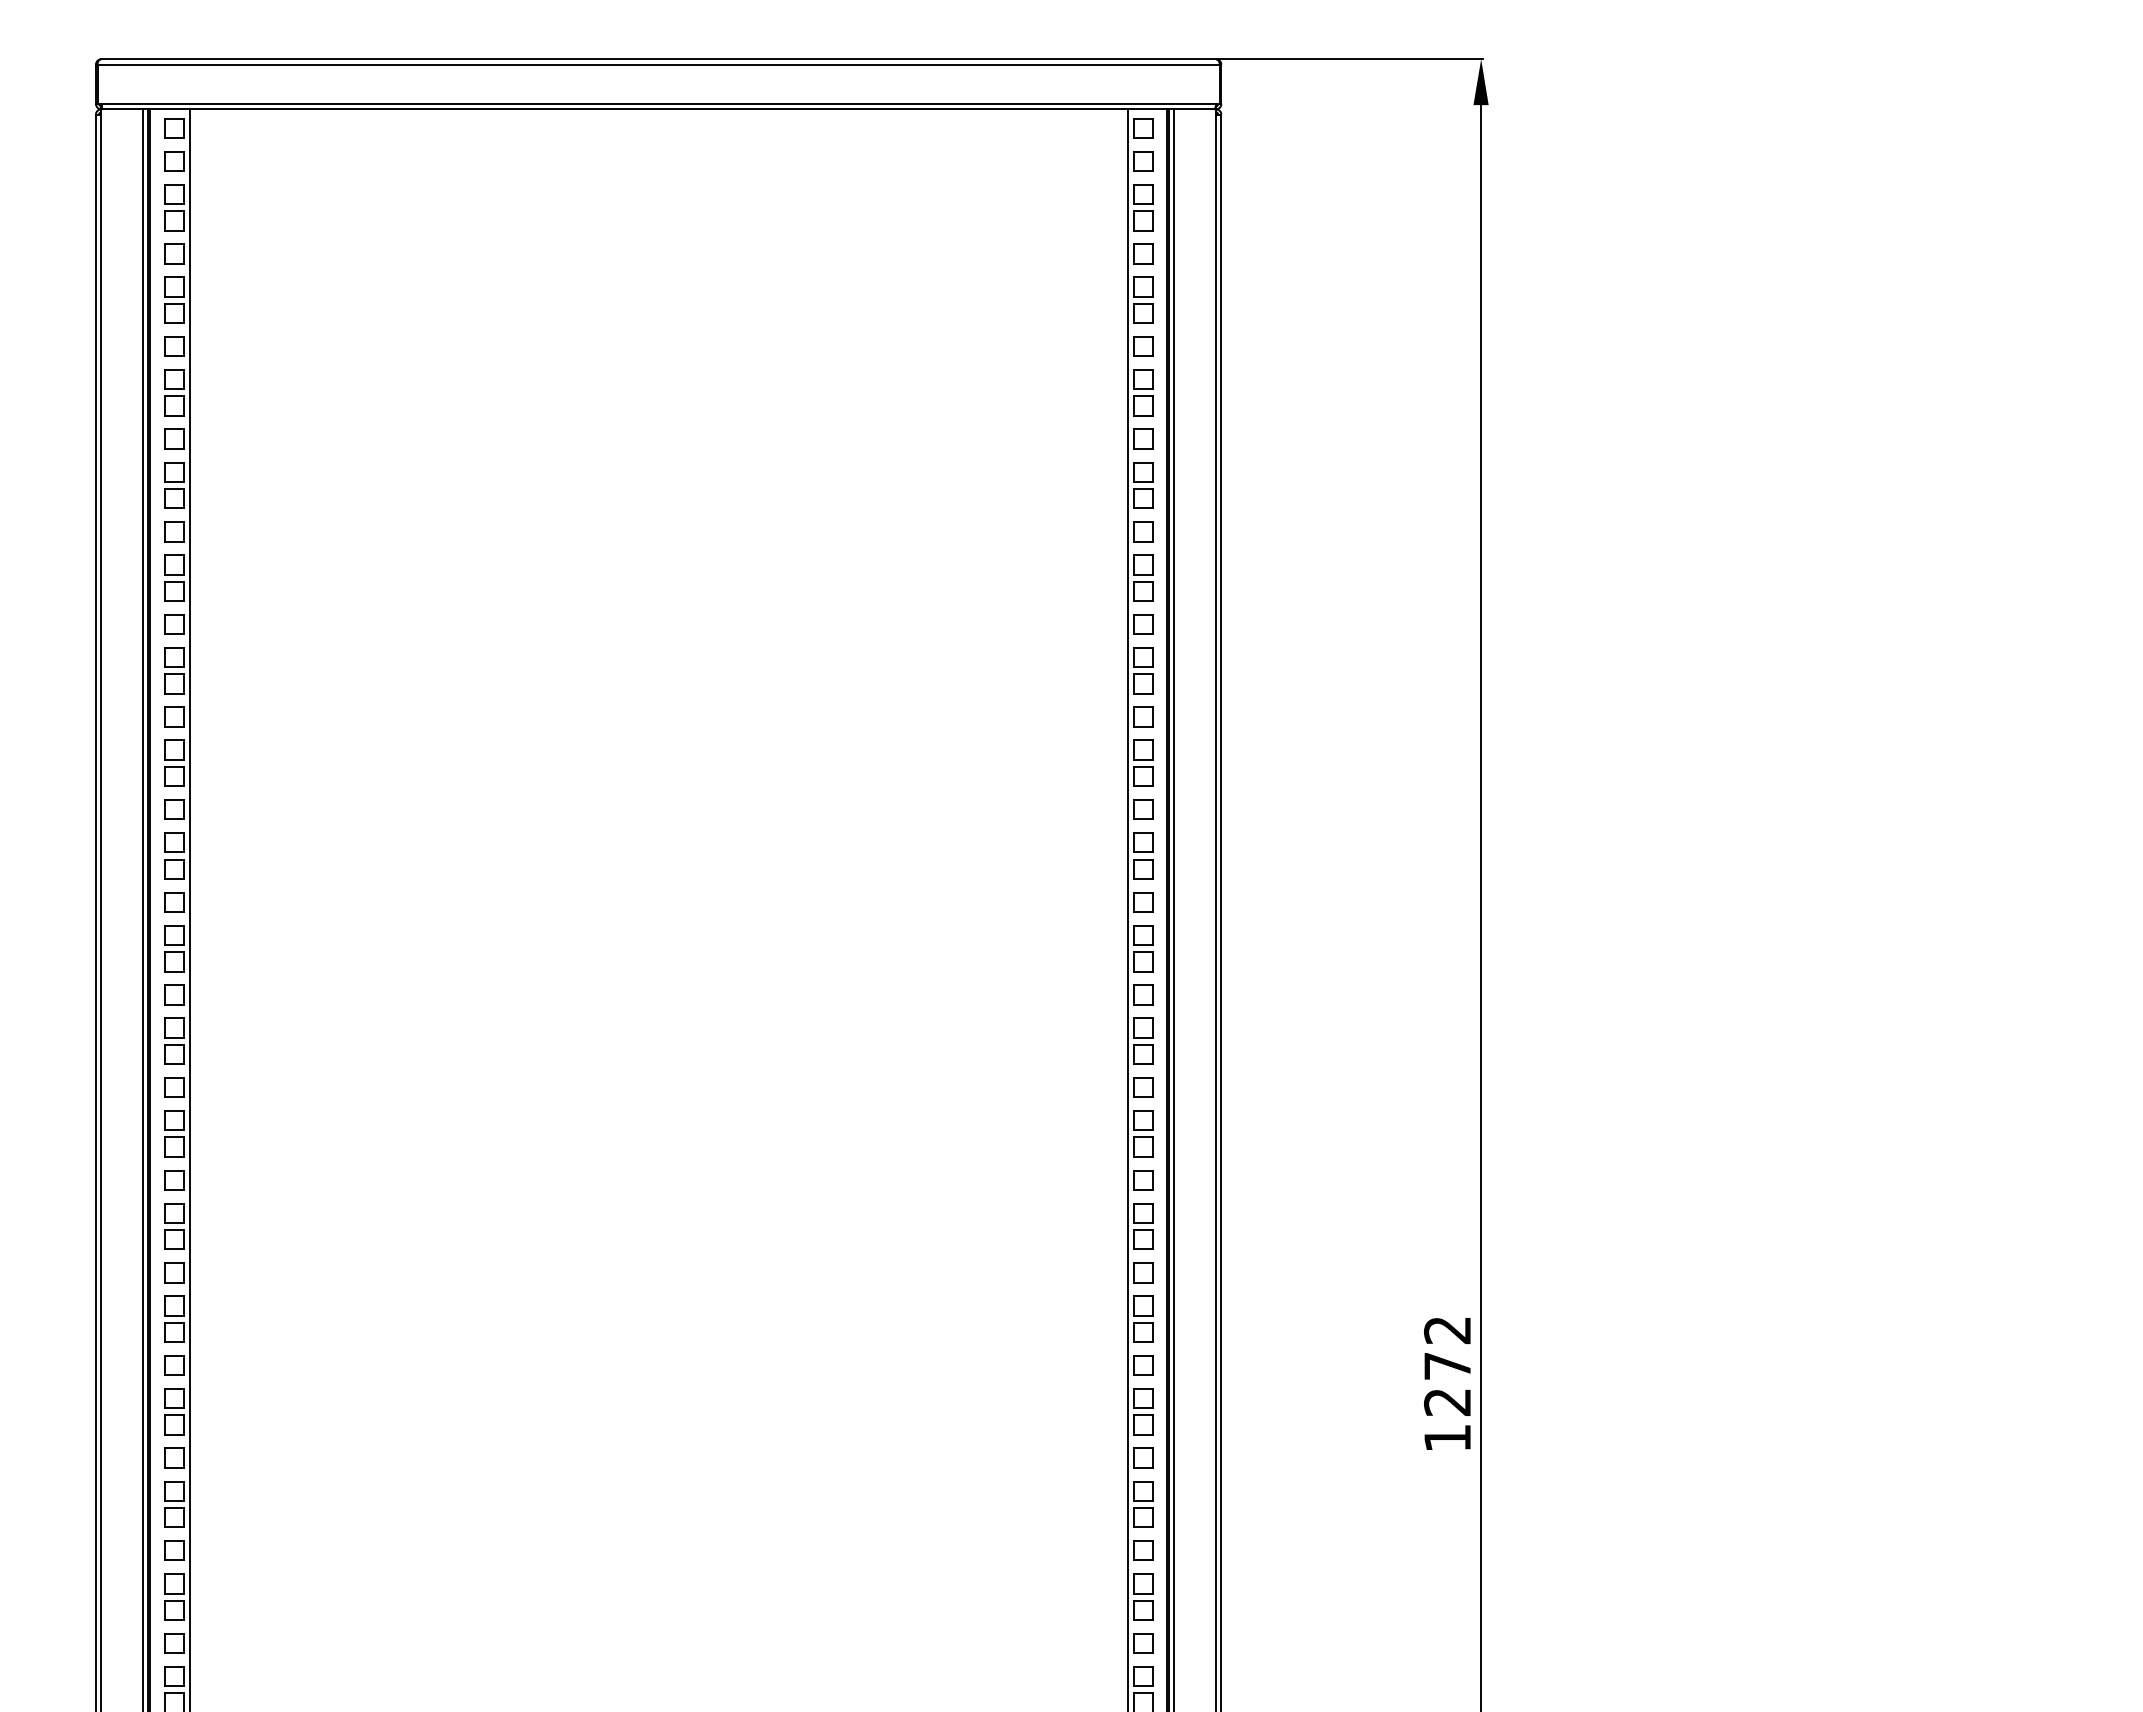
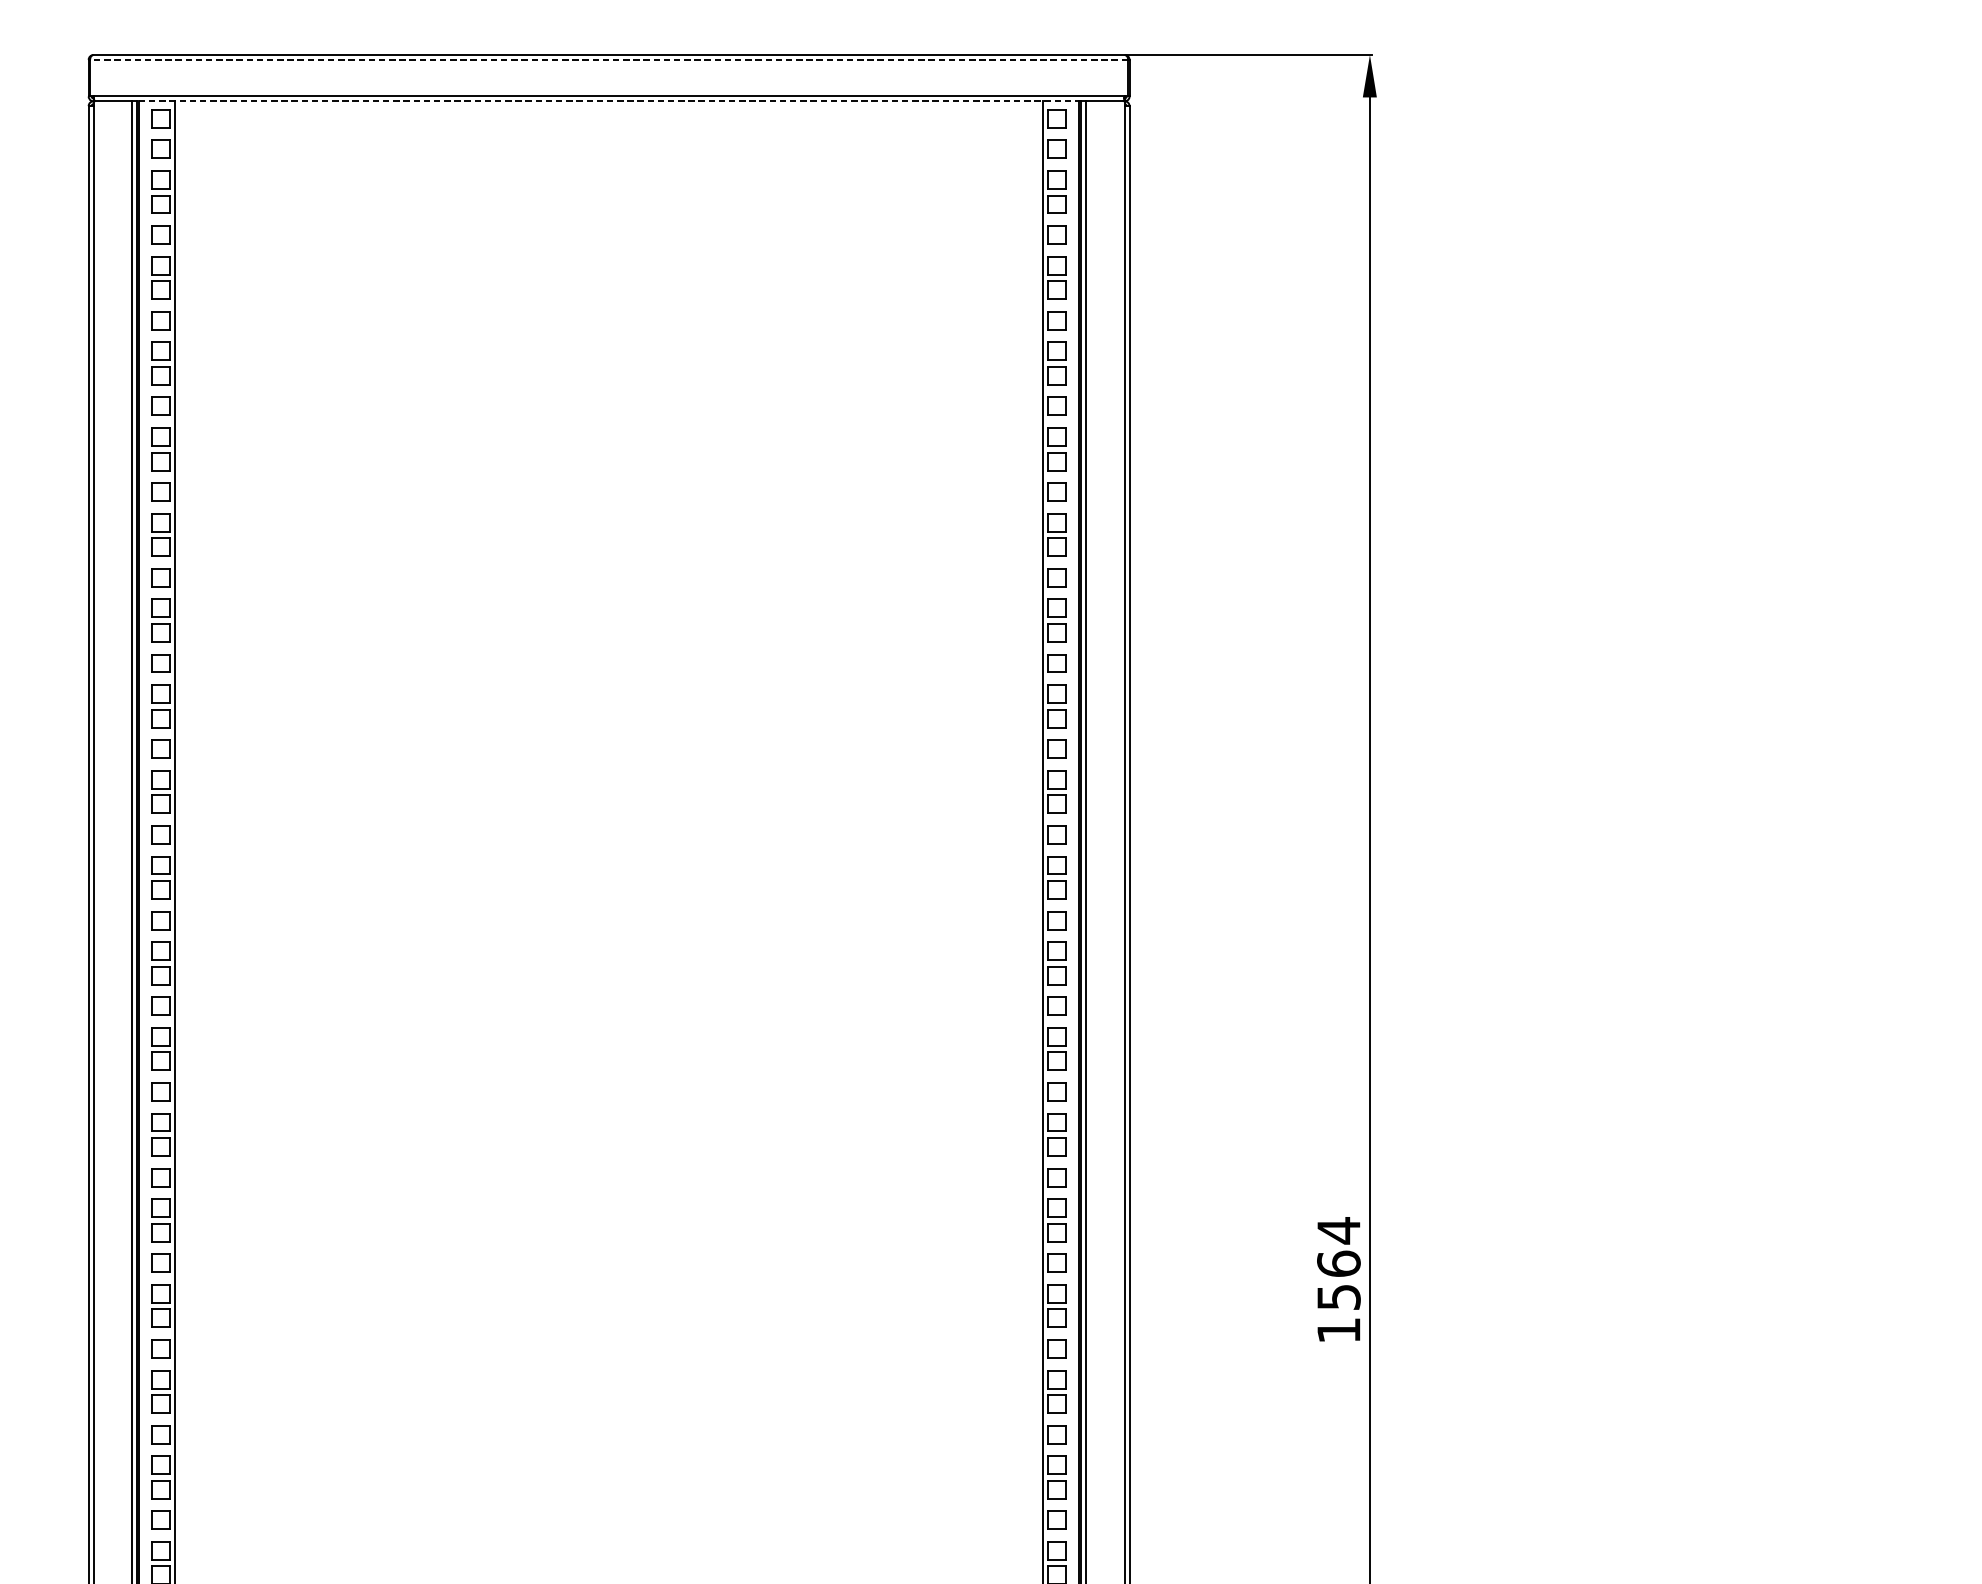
line: (658, 64) -> (608, 59), solid -> dashed
line: (658, 109) -> (608, 101), solid -> dashed
text: (1447, 1365) -> (1338, 1263), 1272 -> 1564

